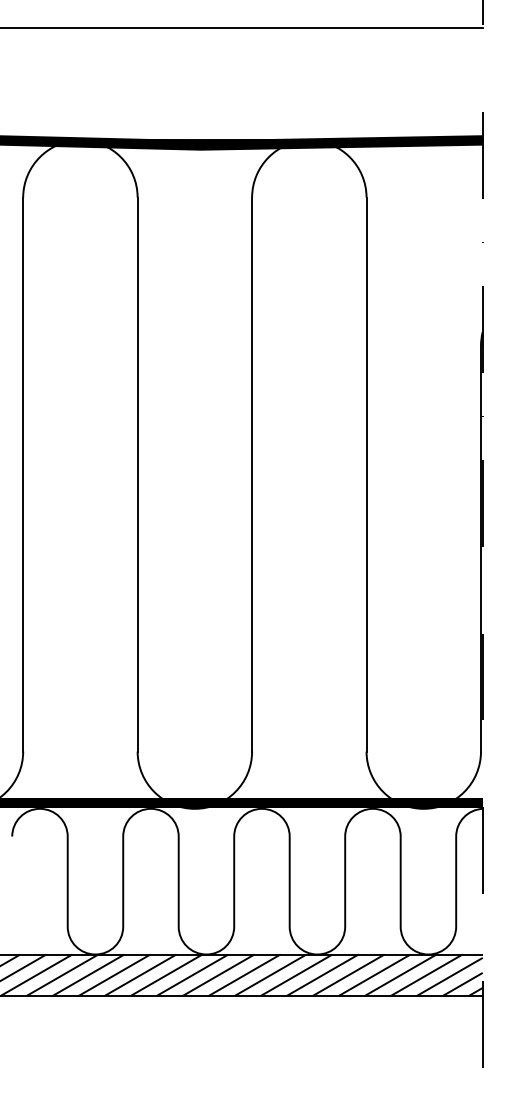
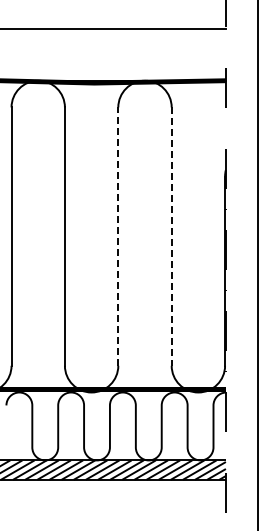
line: (252, 474) -> (118, 236), solid -> dashed
line: (366, 476) -> (171, 237), solid -> dashed

